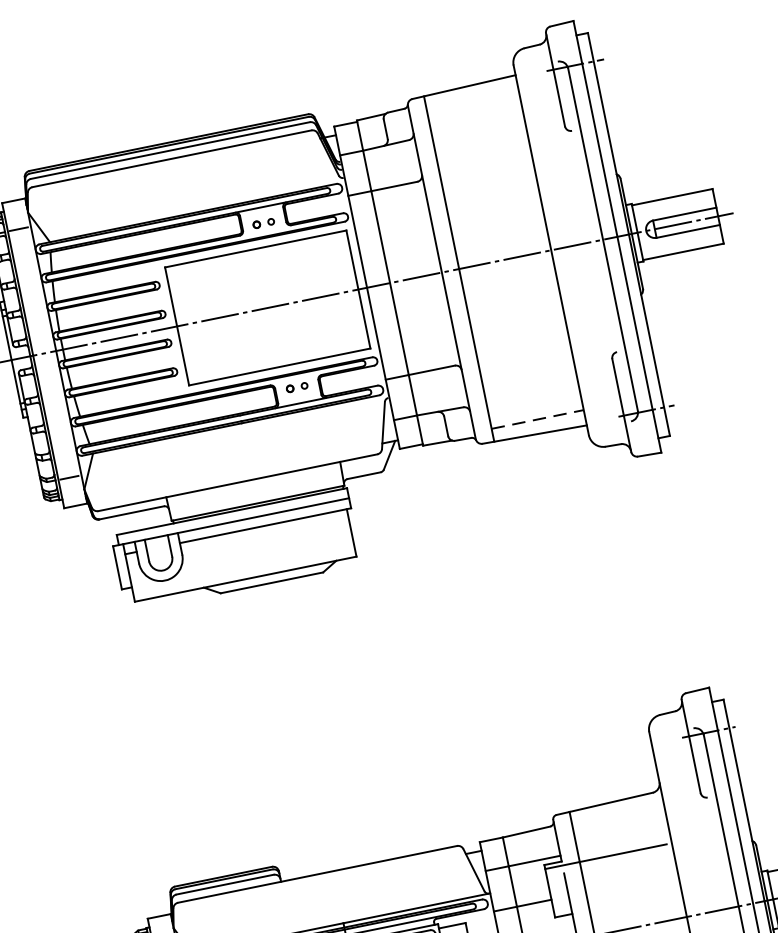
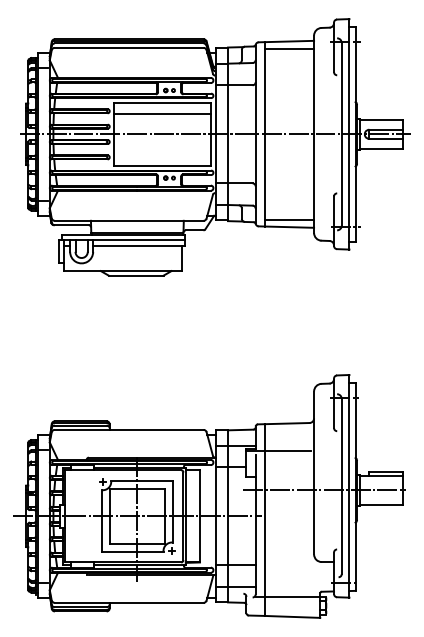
line: (472, 100) -> (289, 49), added
line: (259, 270) -> (162, 114), added
line: (537, 419) -> (289, 219), dashed -> solid

